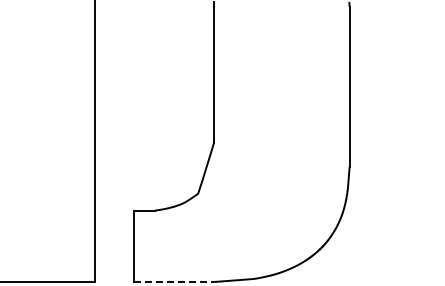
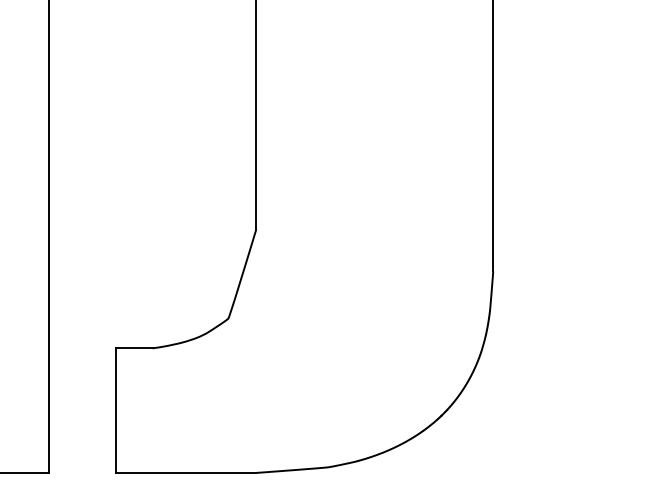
line: (174, 281) -> (187, 472), dashed -> solid

